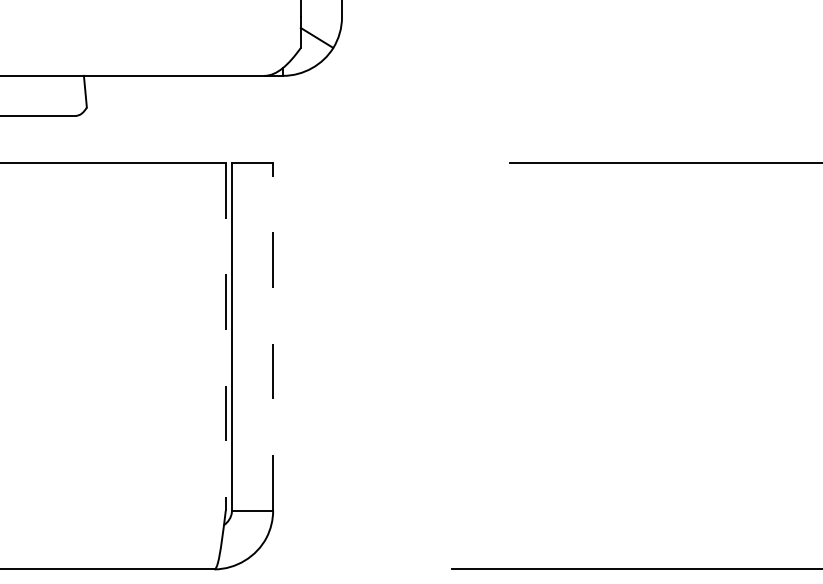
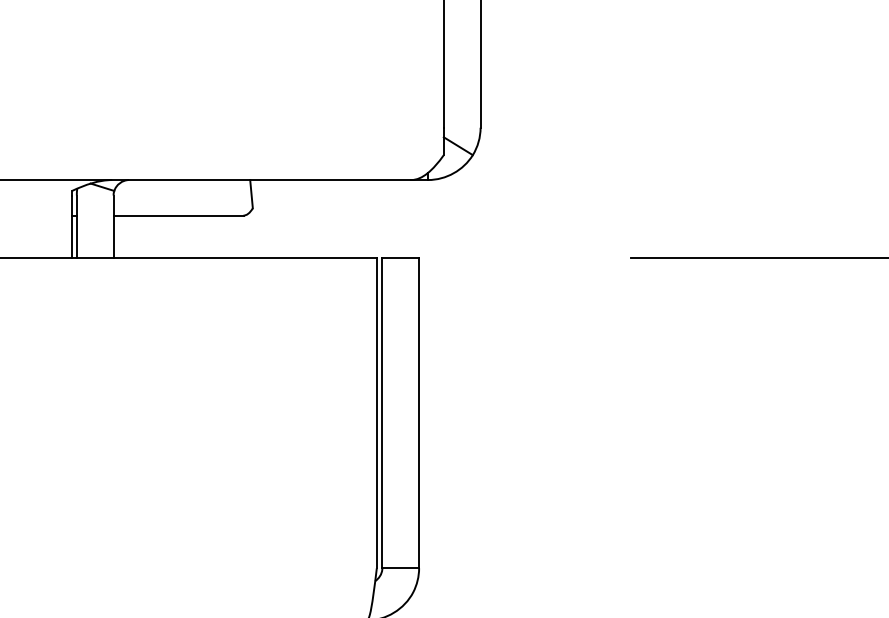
line: (273, 336) -> (419, 412), dashed -> solid
line: (225, 337) -> (376, 413), dashed -> solid

